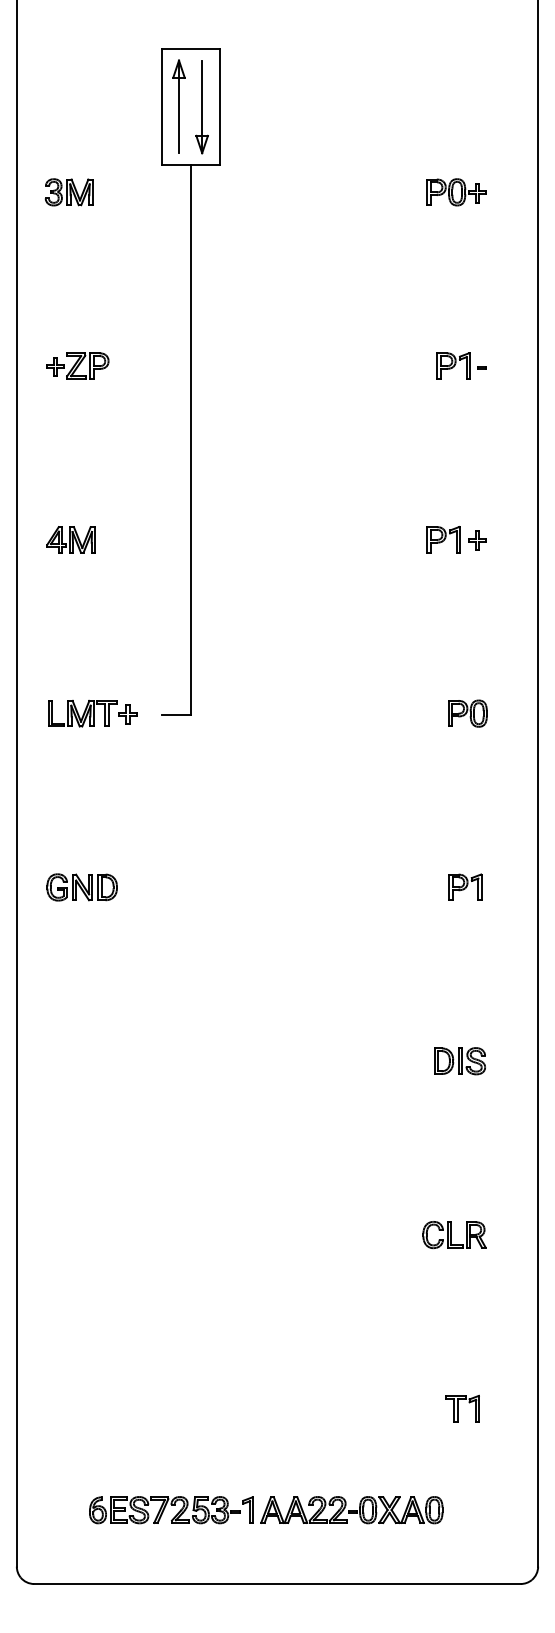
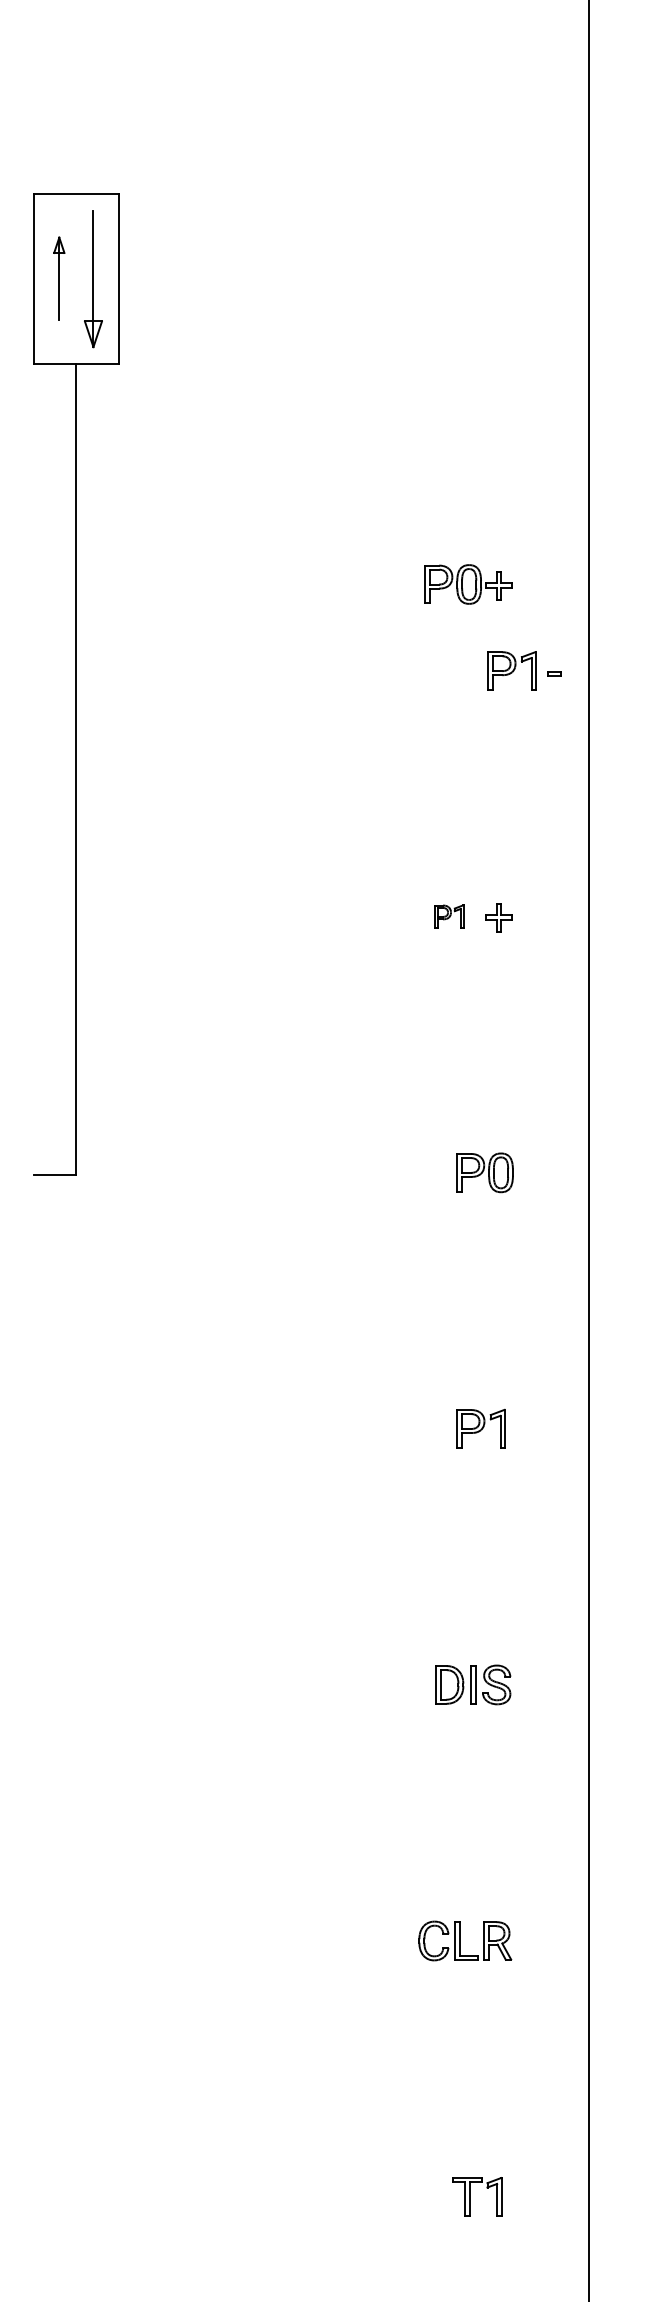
part: (178, 106) -> (58, 278), size x0.6
part: (456, 192) -> (468, 584), moved
part: (461, 365) -> (524, 670), moved
part: (443, 539) -> (449, 916), size x0.6

